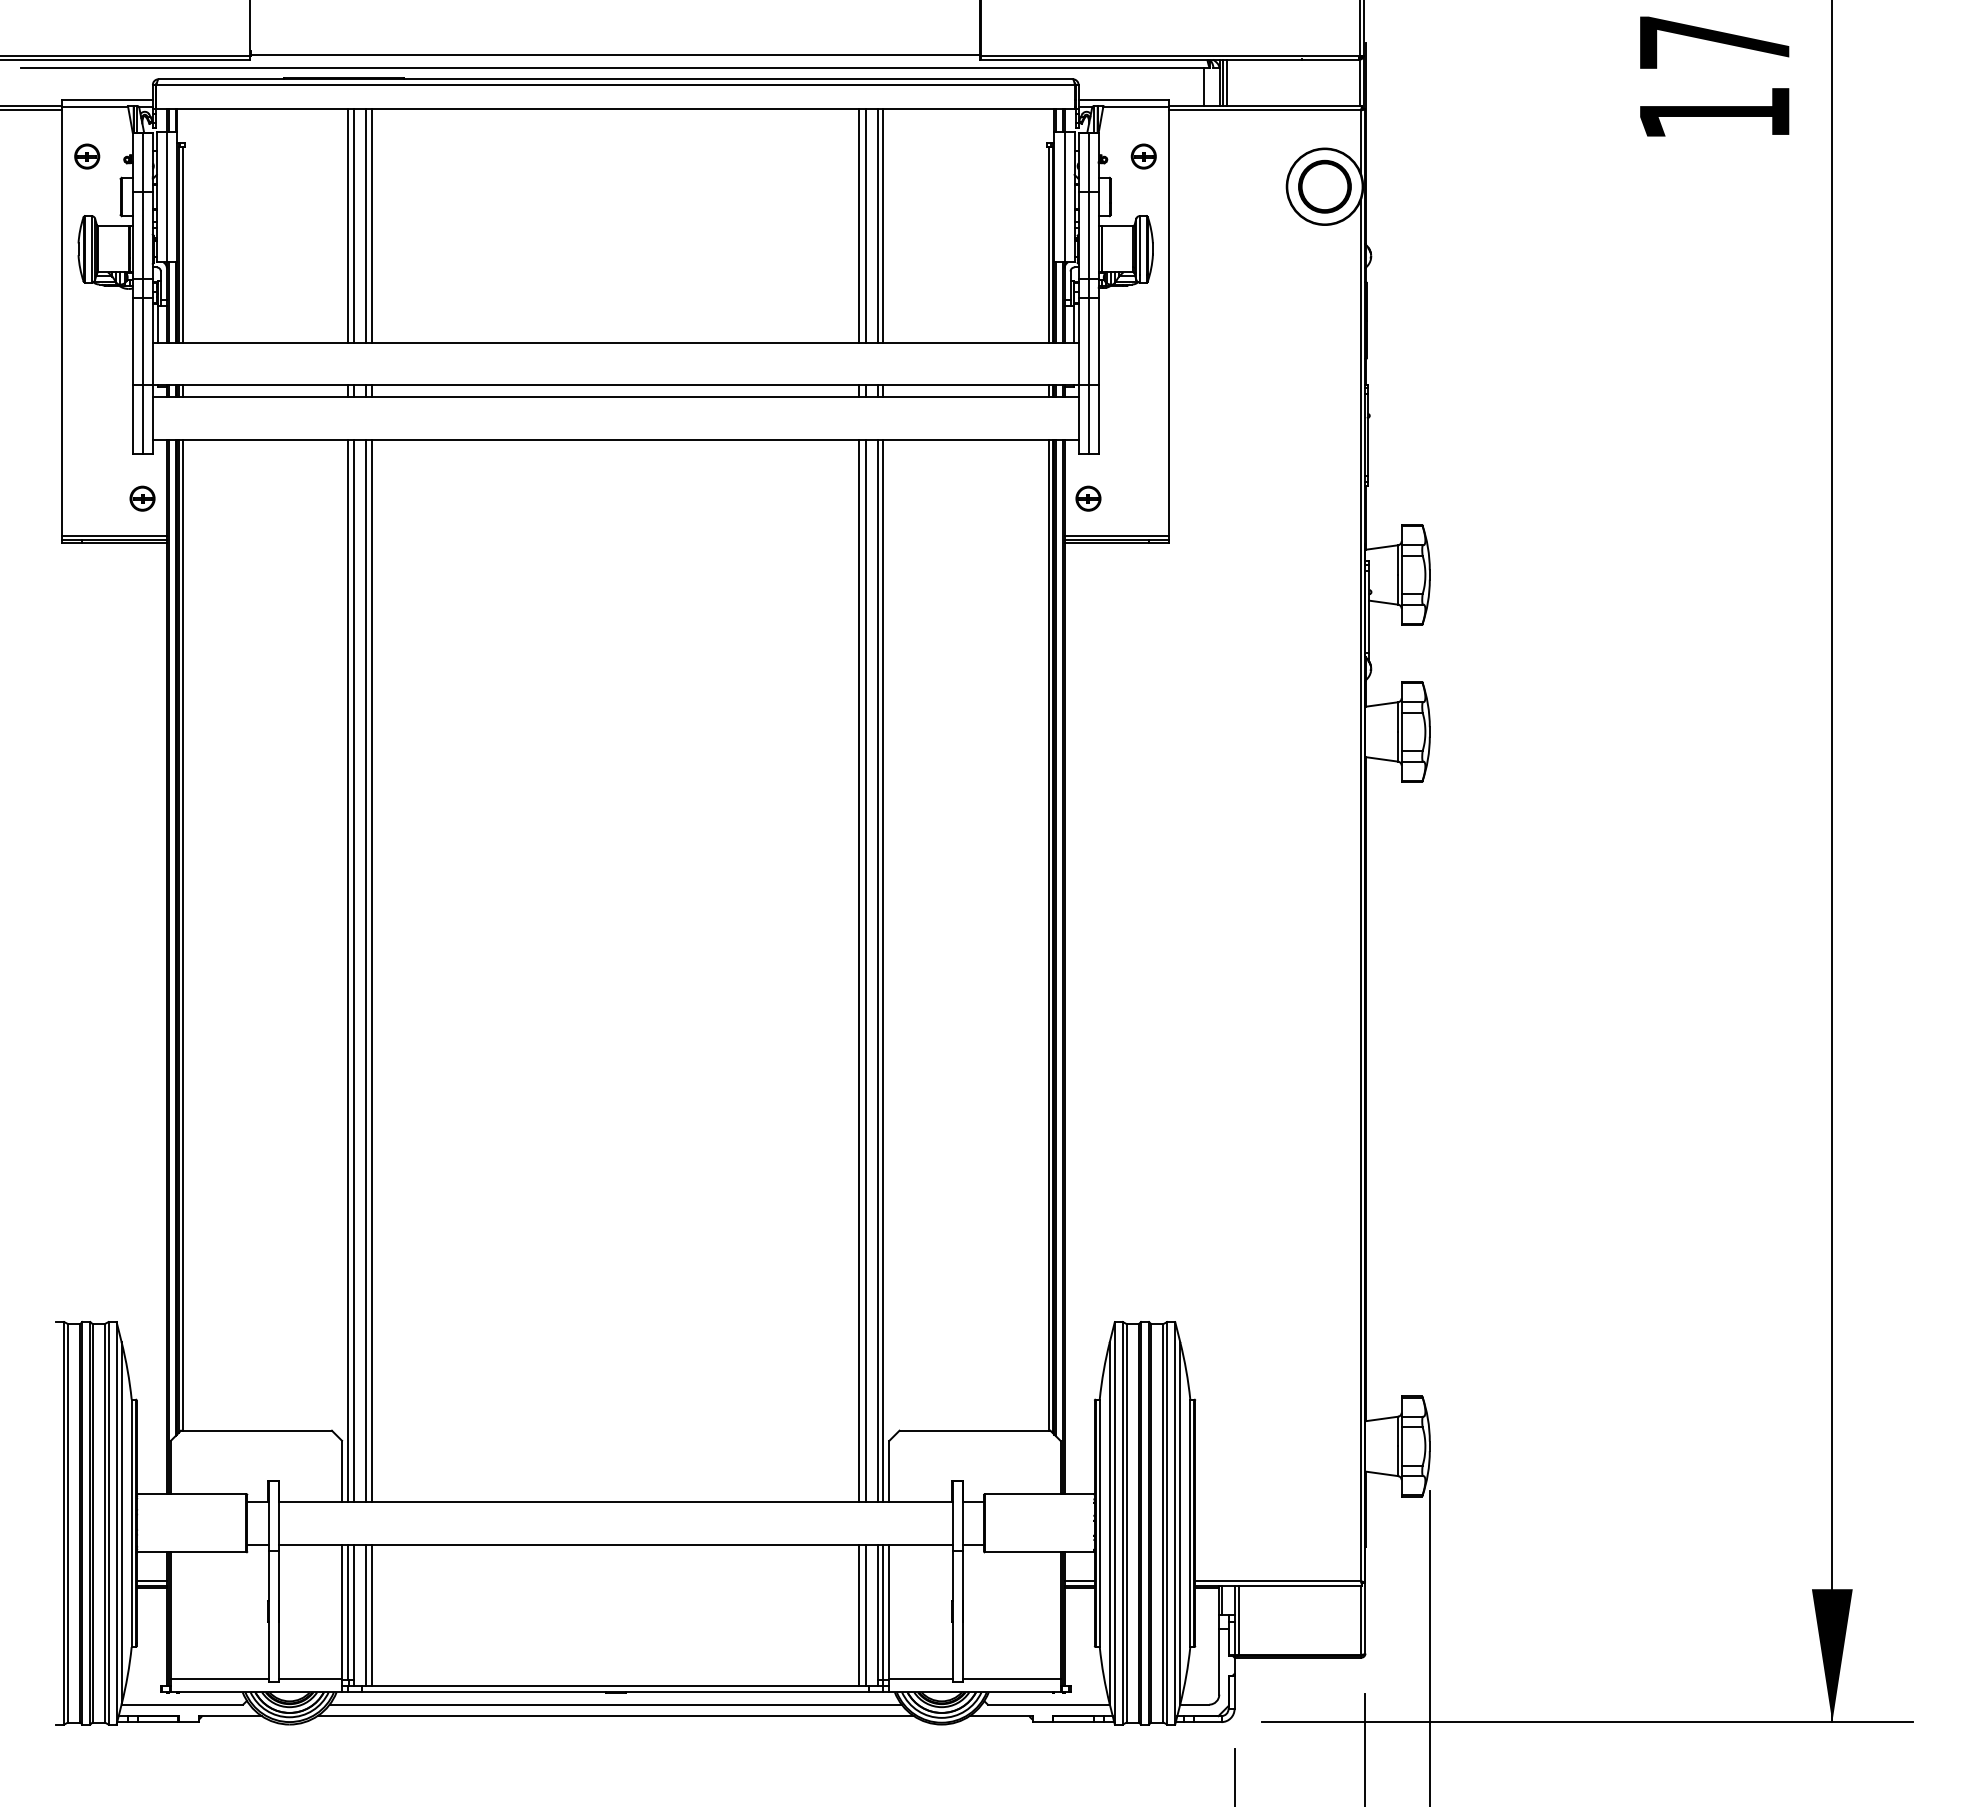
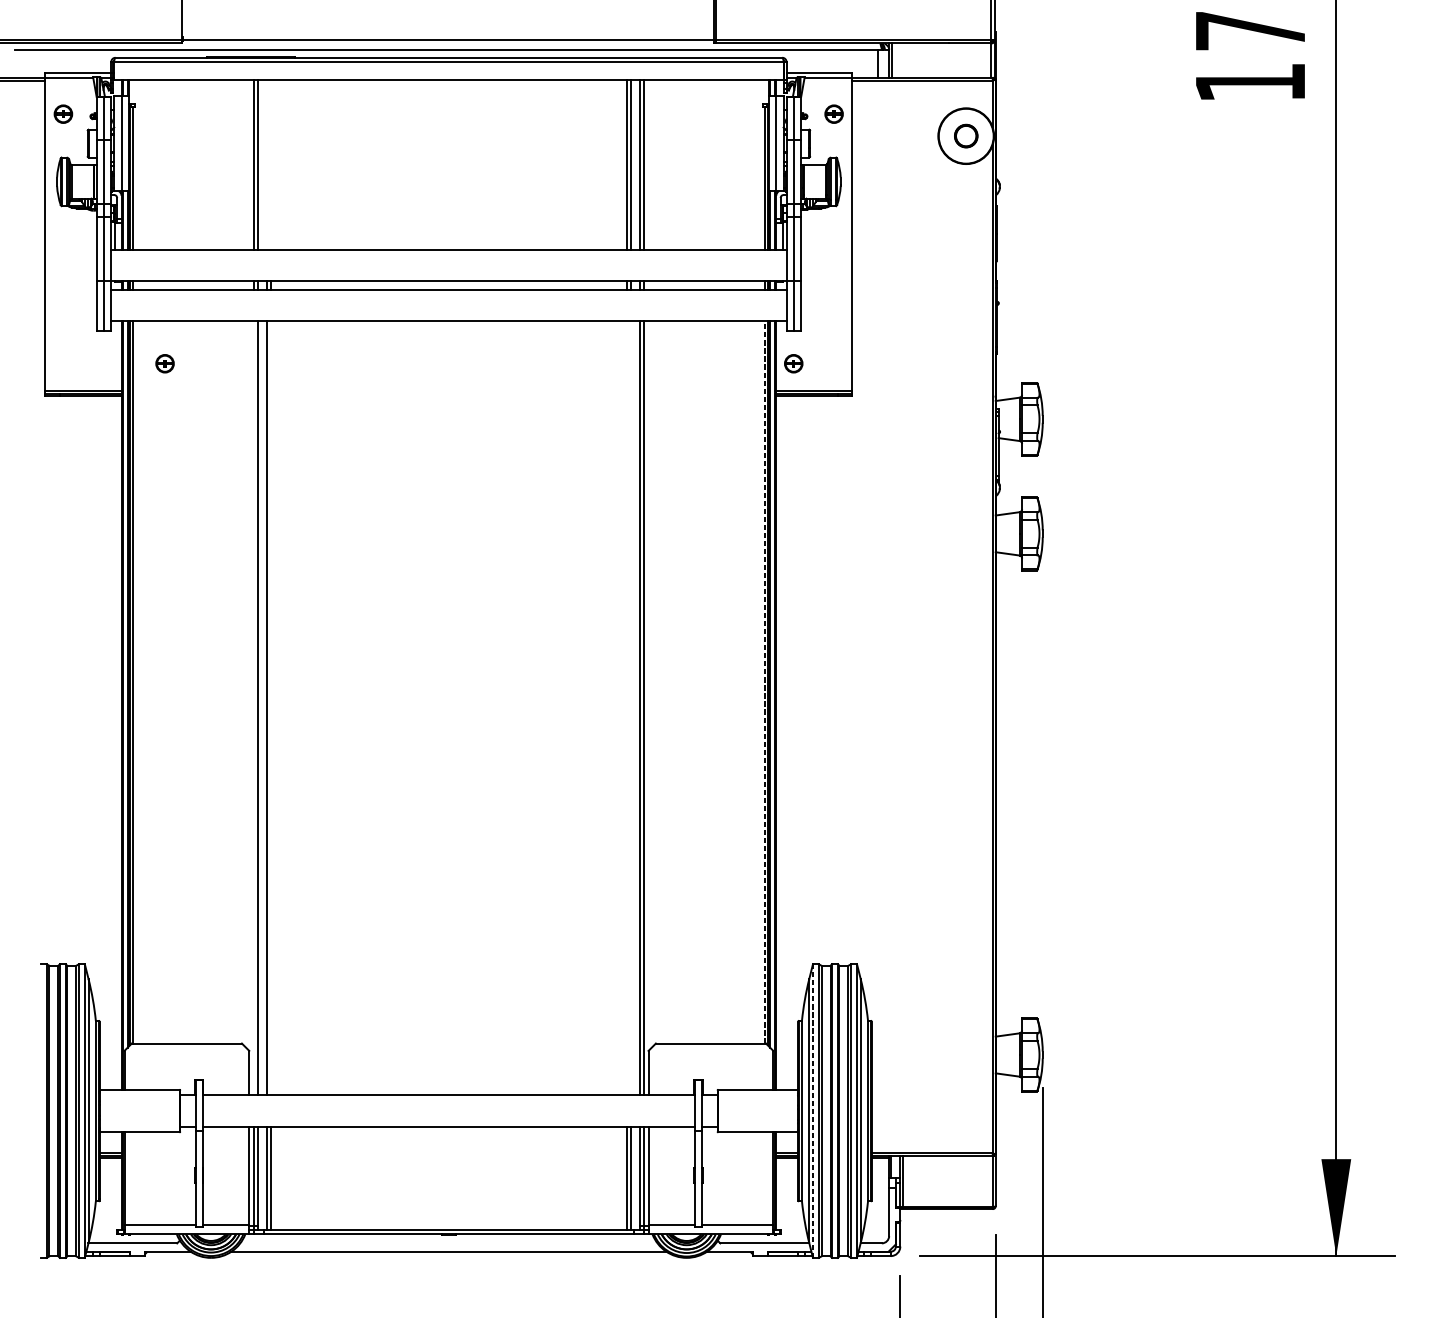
line: (1226, 82) -> (894, 60), removed
part: (1324, 186) -> (965, 136), size x0.6
line: (365, 225) -> (266, 164), removed
line: (372, 225) -> (271, 164), removed
part: (142, 498) -> (165, 363), moved
line: (1048, 934) -> (764, 681), solid -> dashed
line: (348, 970) -> (254, 707), removed
line: (372, 970) -> (271, 707), removed
line: (859, 970) -> (626, 707), removed
line: (865, 970) -> (631, 707), removed
line: (1114, 1523) -> (812, 1111), solid -> dashed
line: (615, 1704) -> (448, 1243), removed

